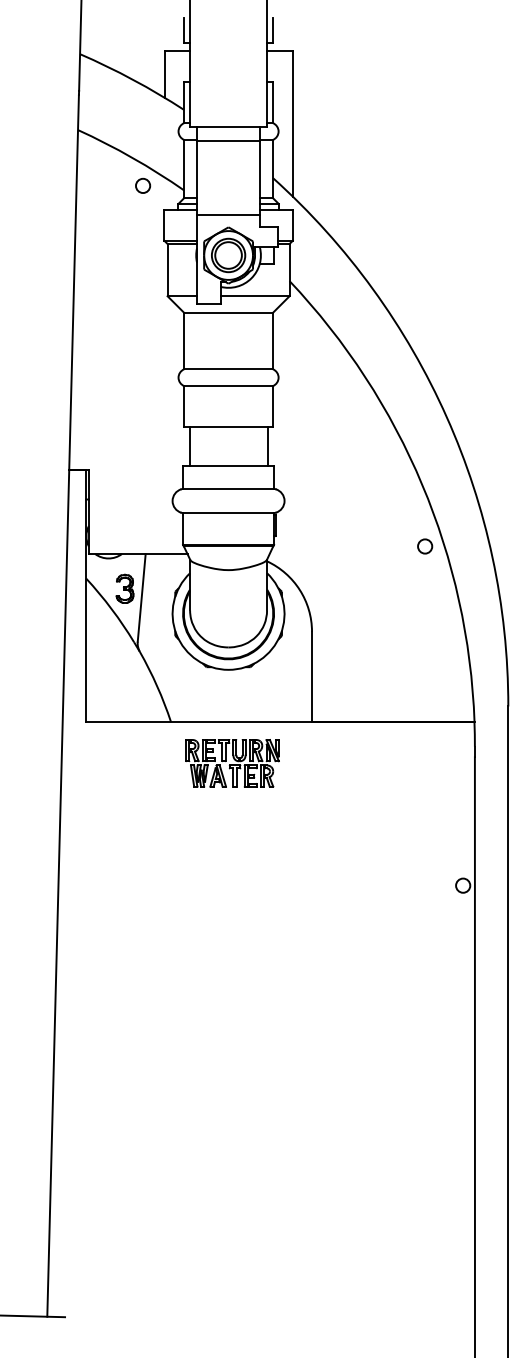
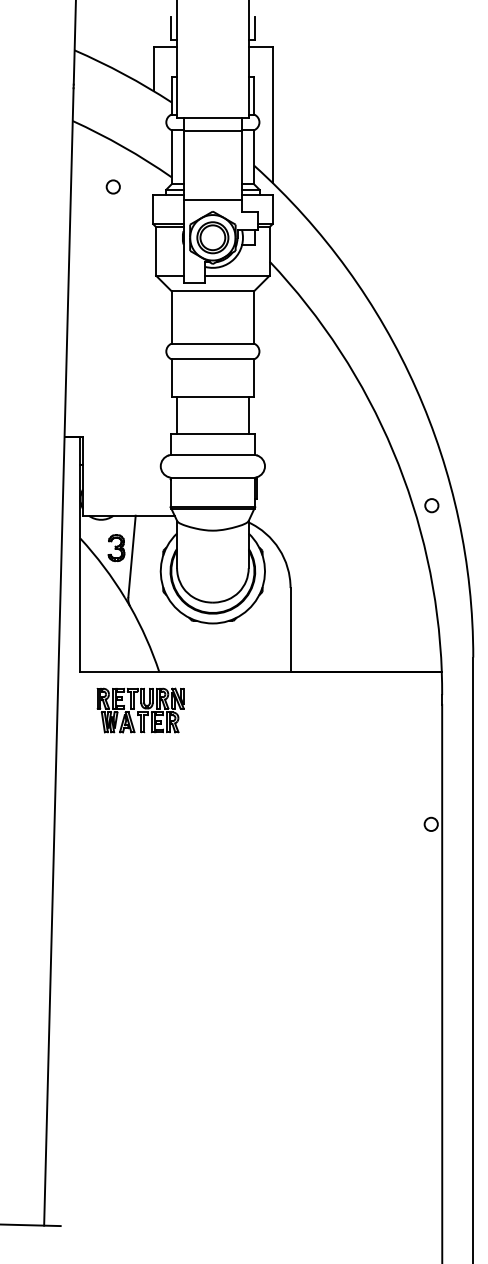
circle: (142, 185) -> (112, 186), moved
circle: (424, 546) -> (431, 505), moved
part: (232, 763) -> (140, 710), moved

